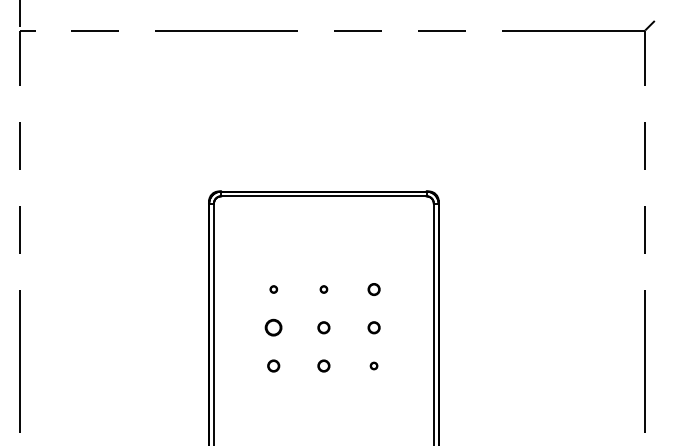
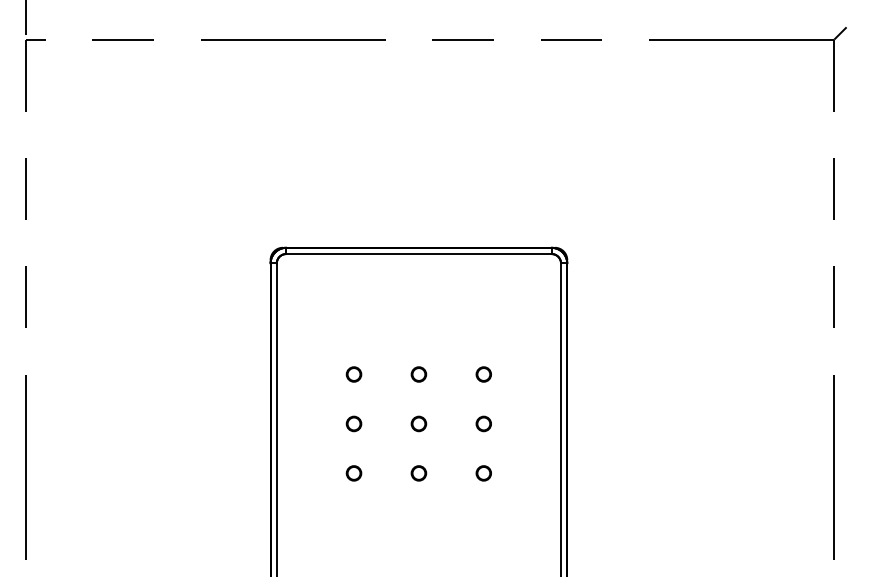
circle: (273, 289) -> (353, 374), size x1.67
circle: (323, 289) -> (418, 374), size x1.67
circle: (273, 327) -> (353, 423), size x0.71
circle: (373, 365) -> (483, 472), size x1.67

